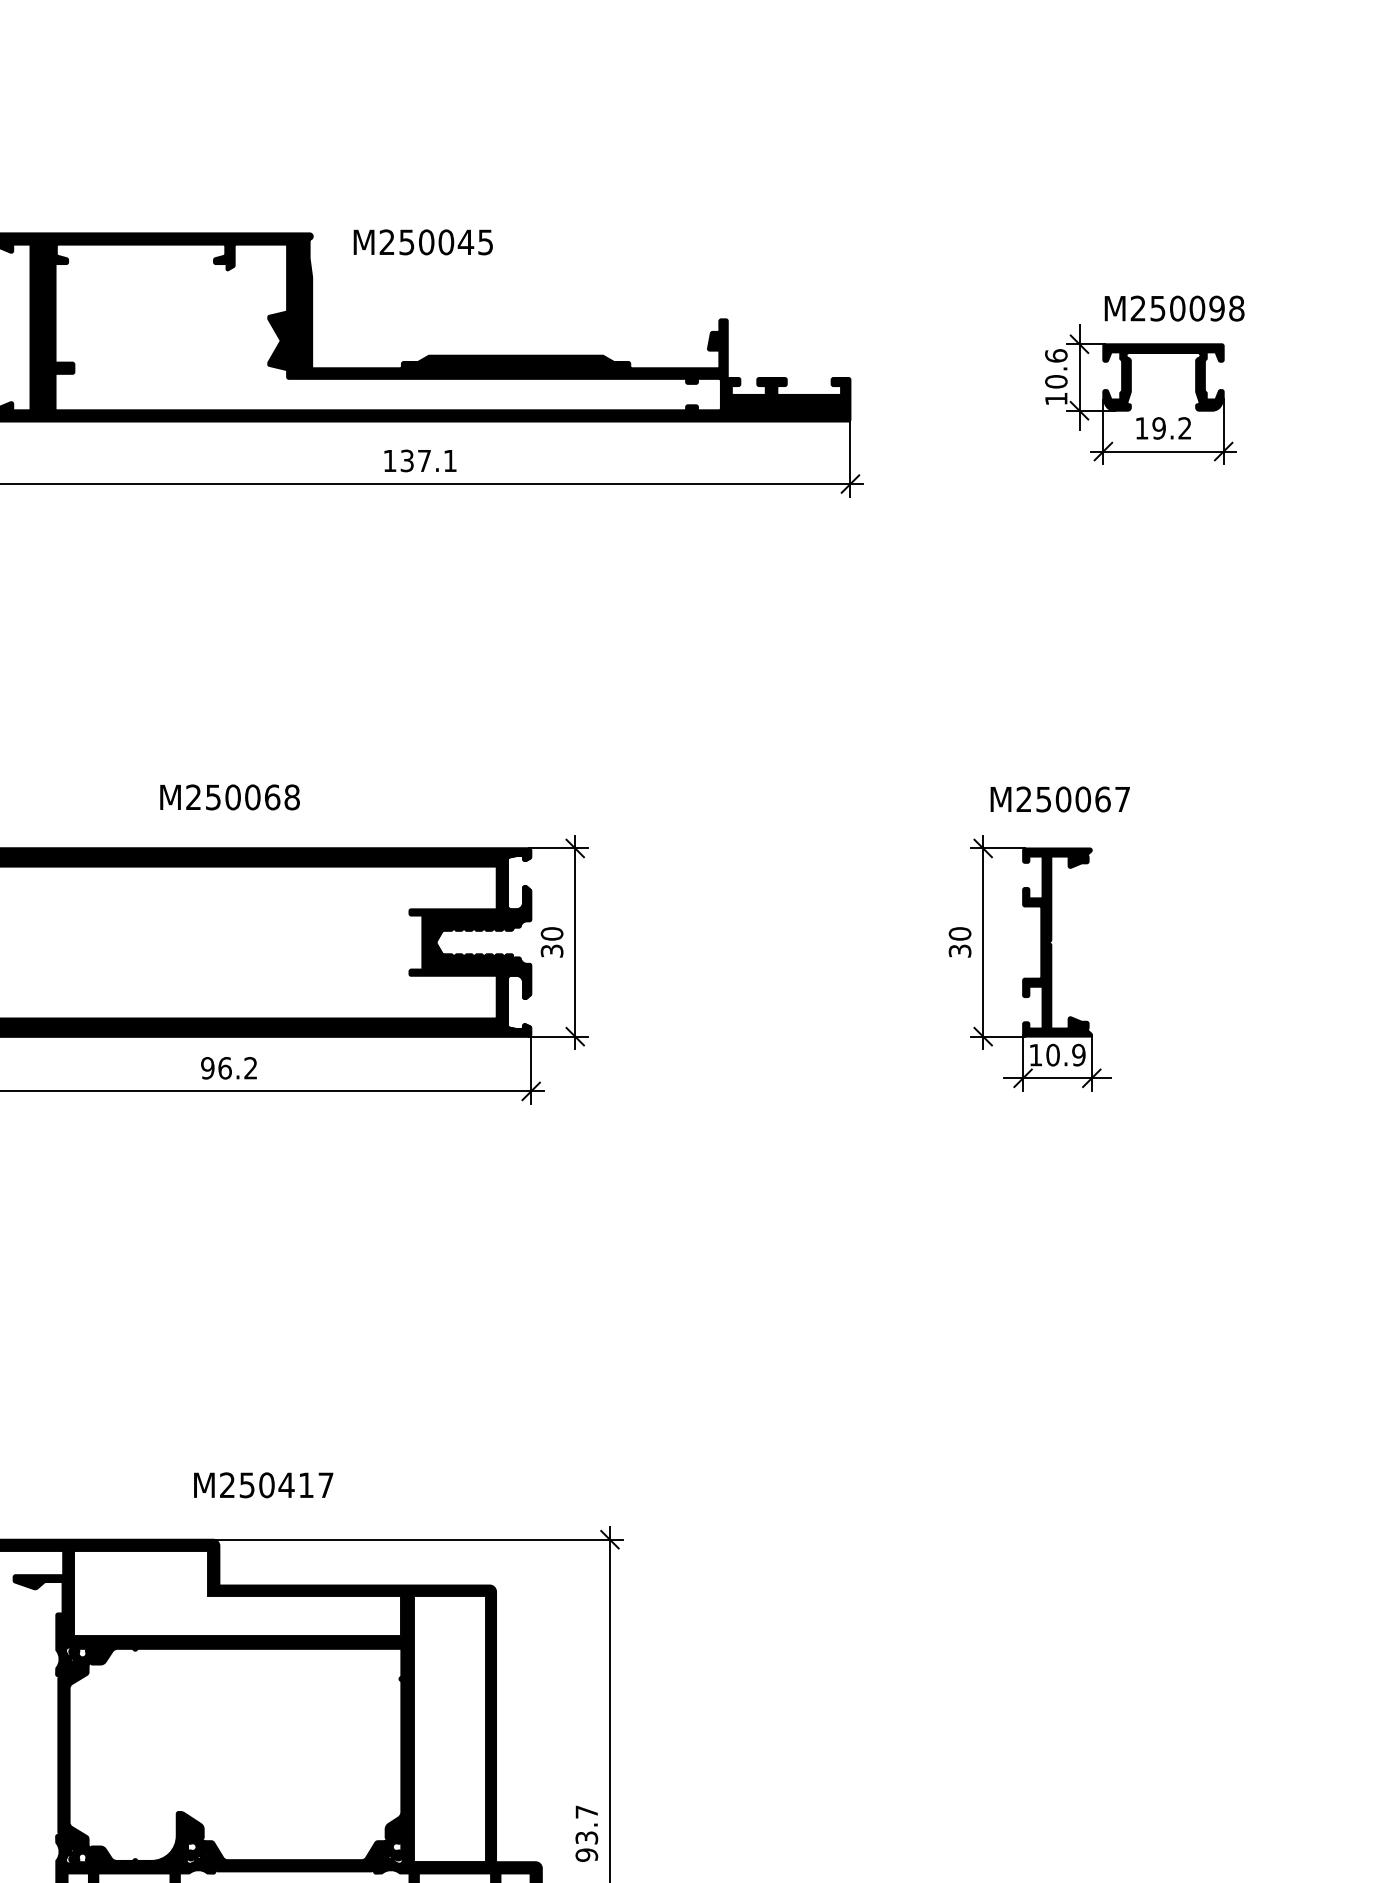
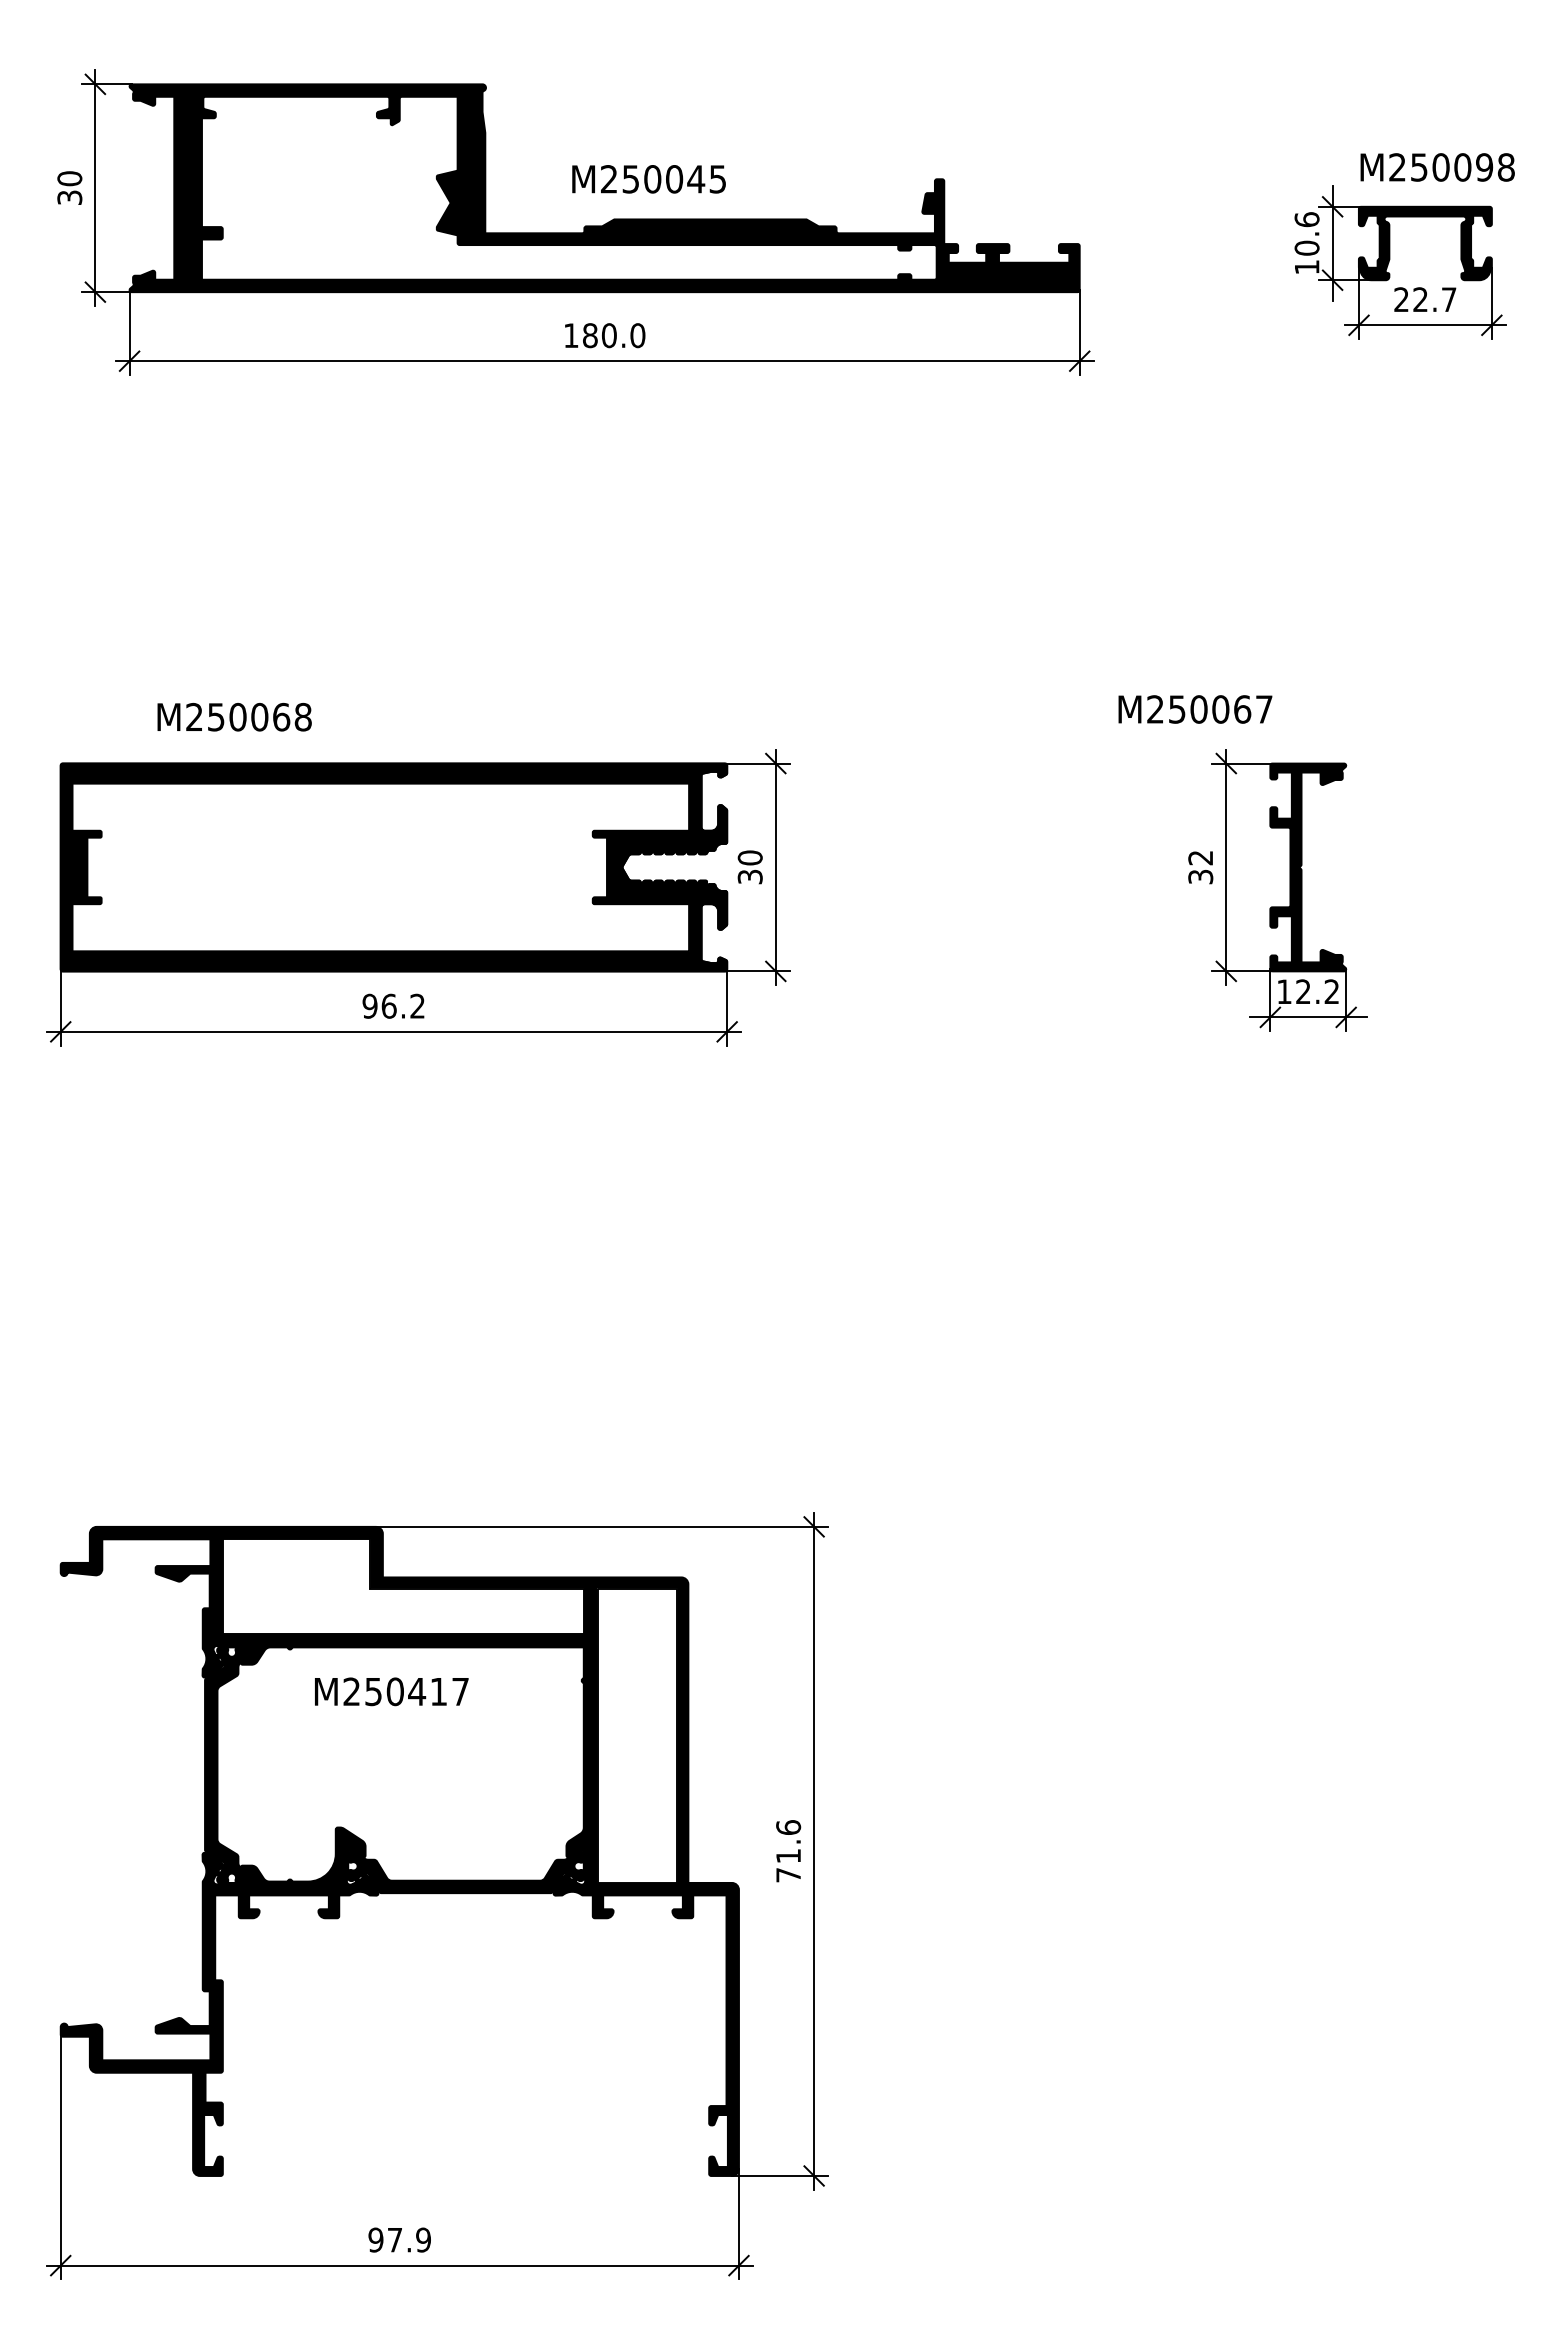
text: (422, 242) -> (648, 179), moved
text: (1163, 428) -> (1425, 299), 19.2 -> 22.7
text: (429, 460) -> (614, 335), 137.1 -> 180.0
text: (229, 797) -> (234, 717), moved
text: (1060, 799) -> (1195, 709), moved
text: (959, 933) -> (1200, 857), 30 -> 32
text: (1065, 1054) -> (1317, 991), 10.9 -> 12.2
text: (263, 1485) -> (391, 1691), moved
text: (586, 1833) -> (788, 1851), 93.7 -> 71.6

